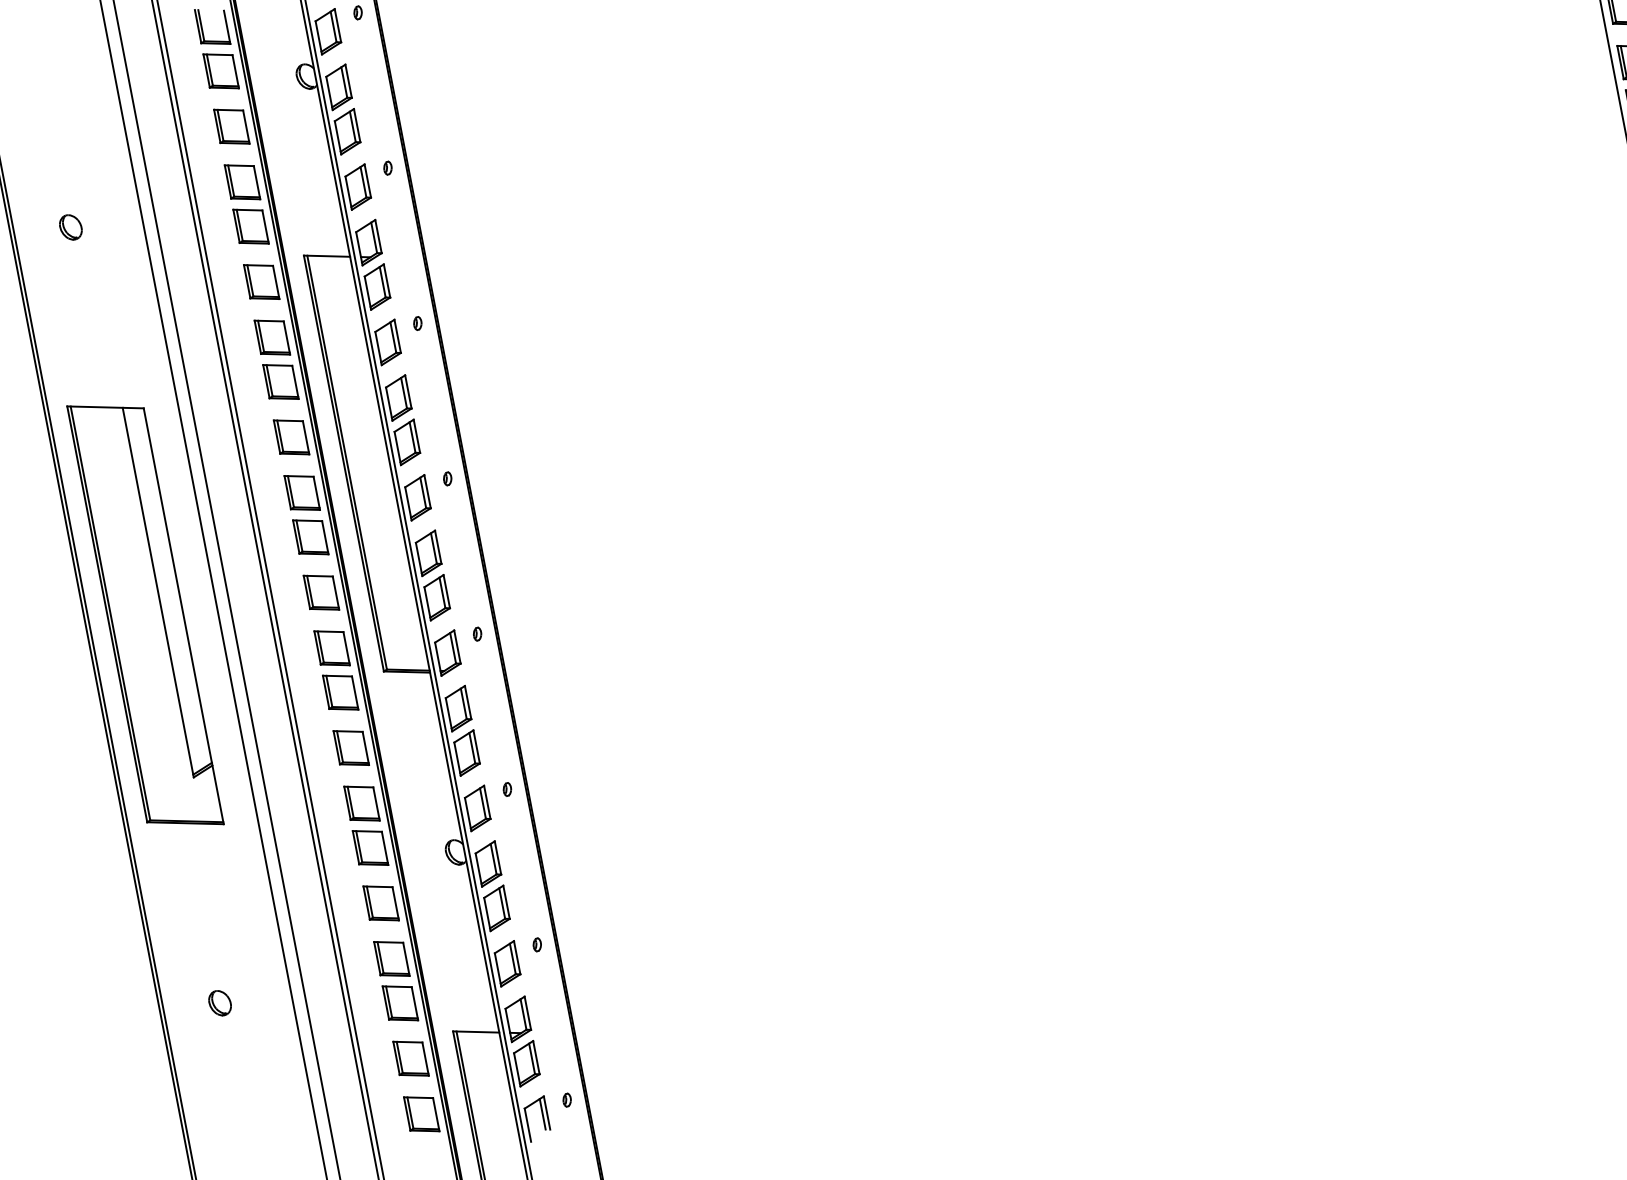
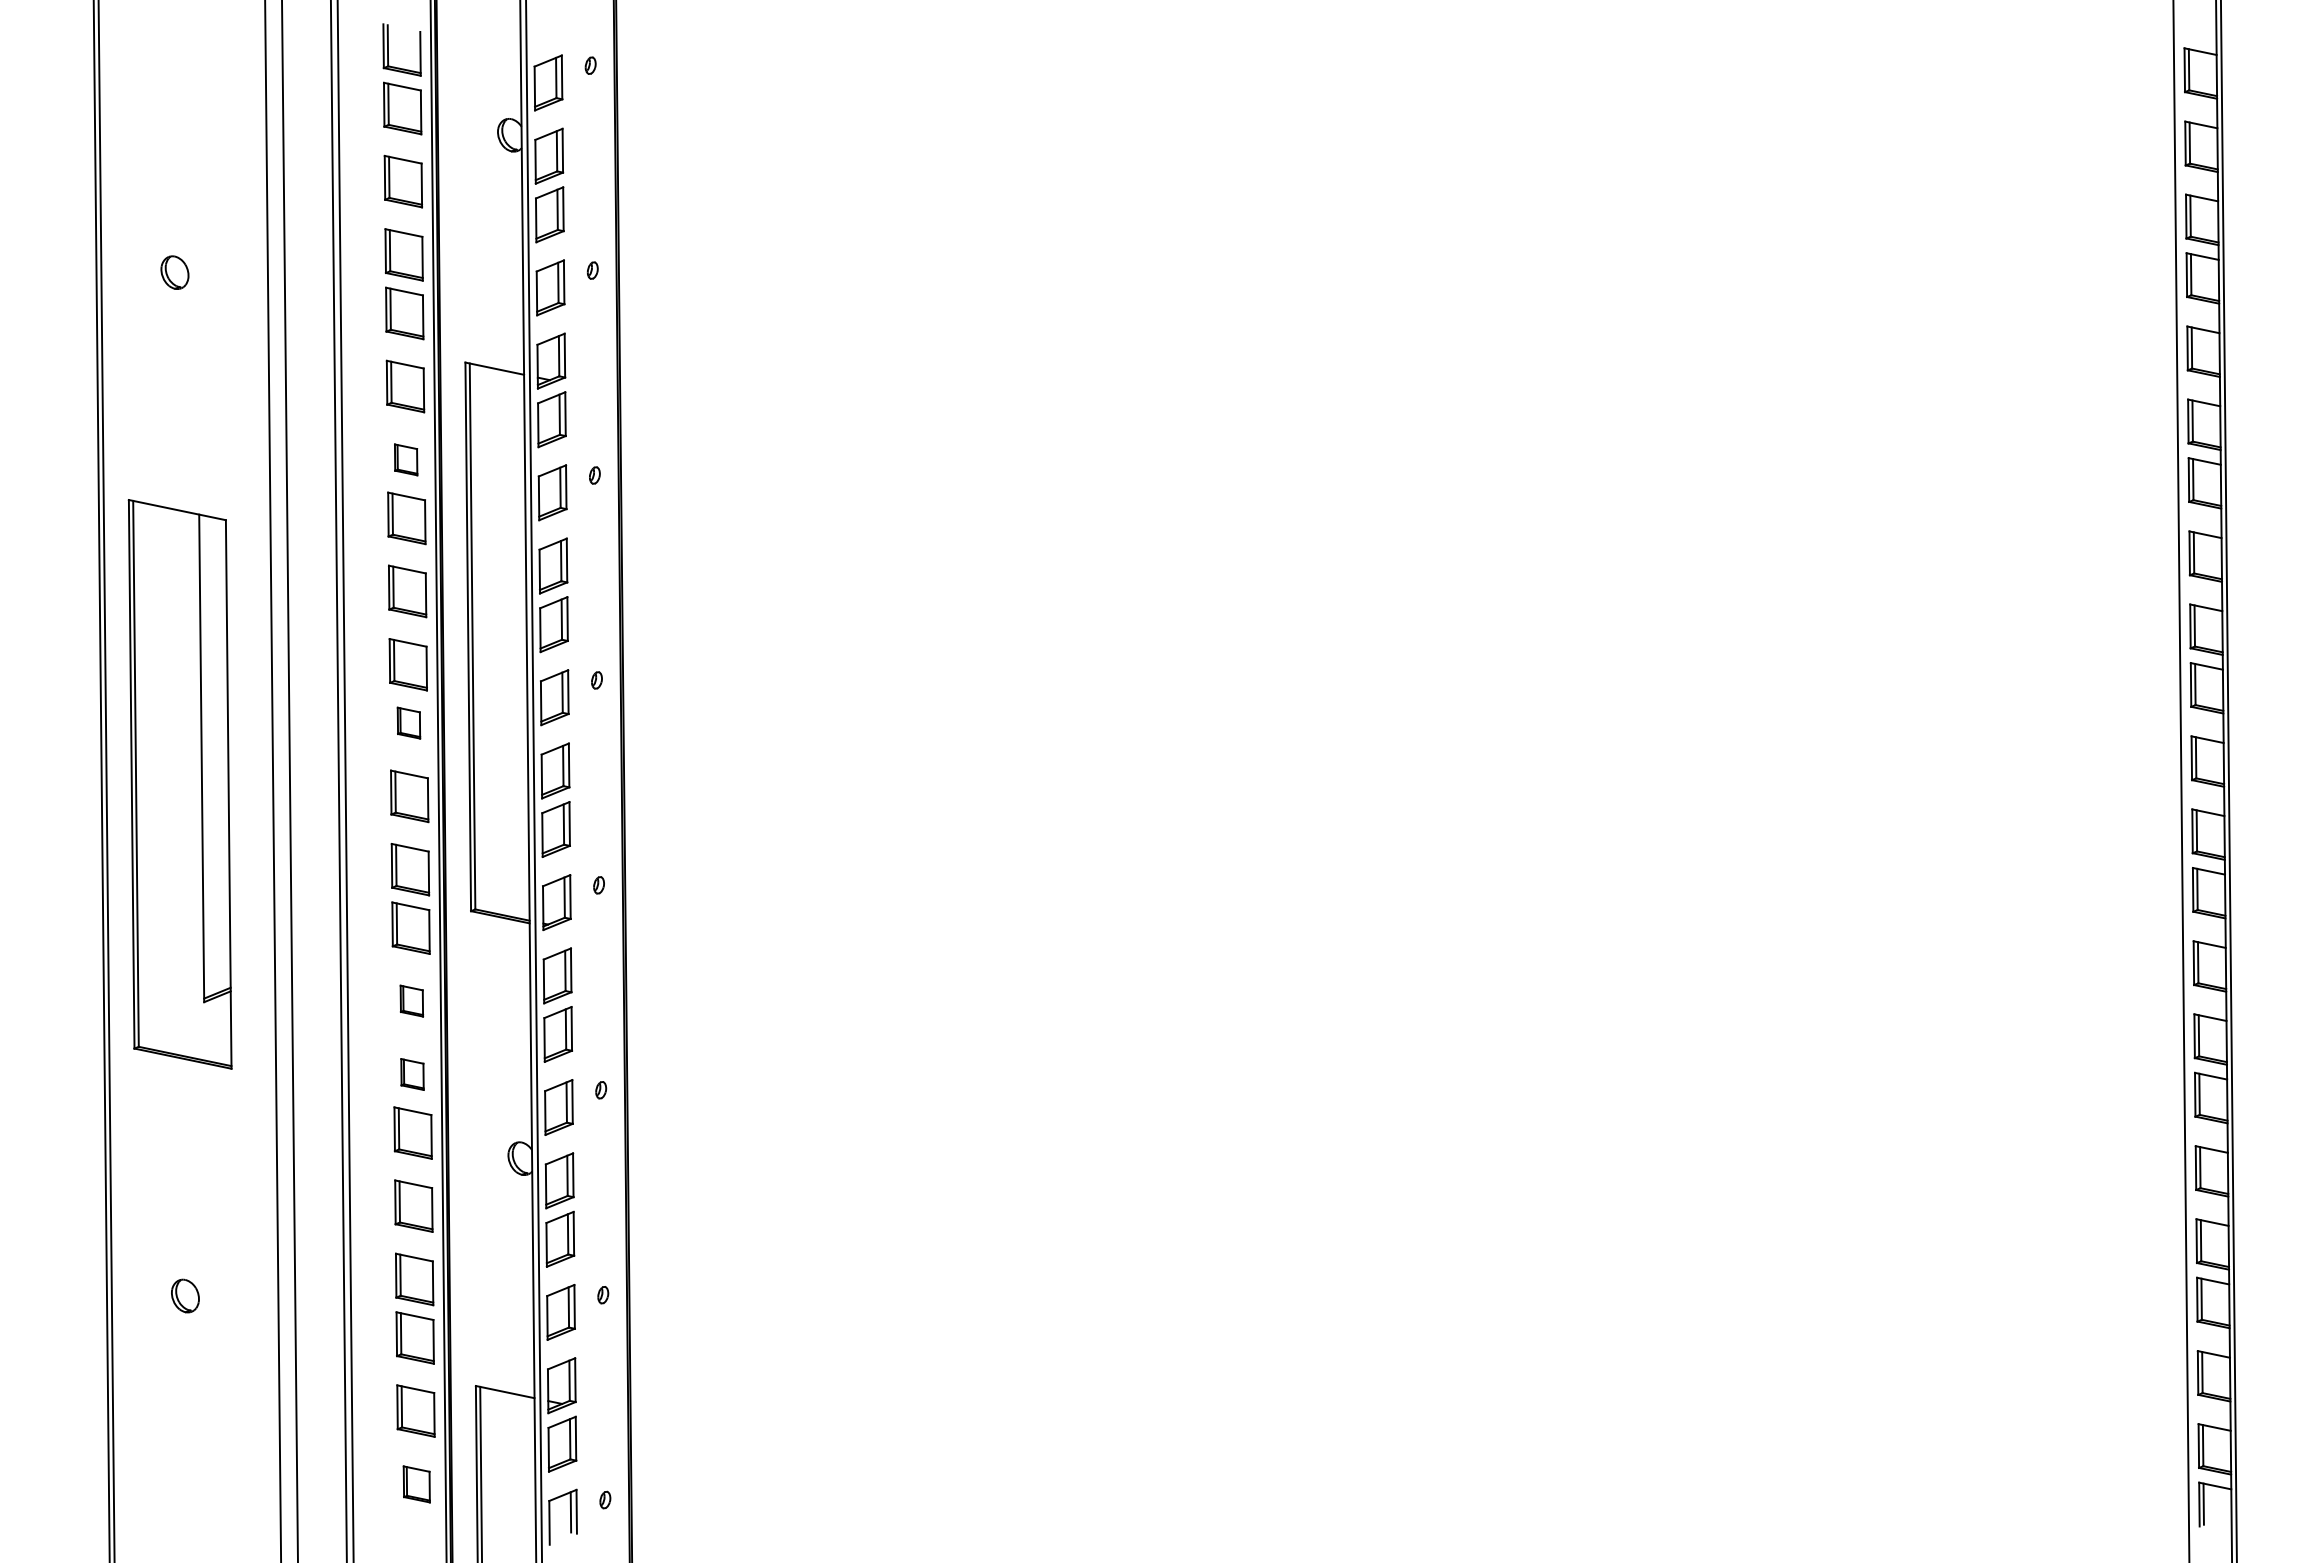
part: (271, 337) -> (405, 459), size x0.6
part: (310, 536) -> (408, 722), size x0.6
part: (350, 747) -> (411, 1000), size x0.6
part: (361, 803) -> (412, 1074), size x0.6
part: (421, 1114) -> (416, 1484), size x0.7

